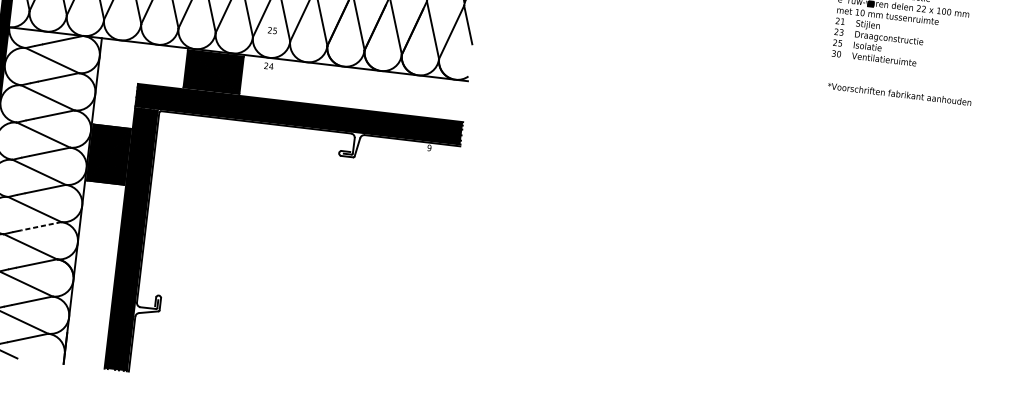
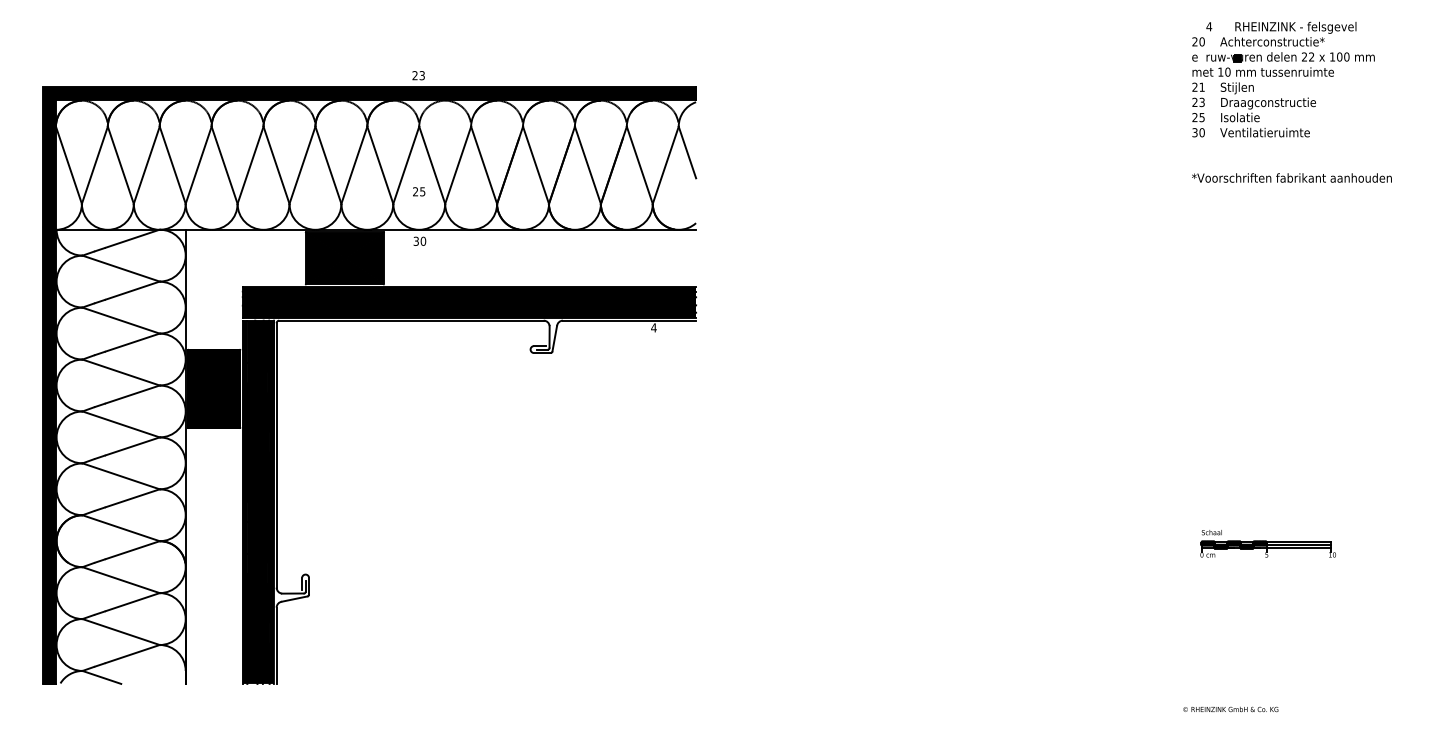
text: (268, 65) -> (419, 240), 24 -> 30
text: (429, 147) -> (653, 327), 9 -> 4
line: (41, 226) -> (132, 498), dashed -> solid
part: (851, 354) -> (1267, 543), added

